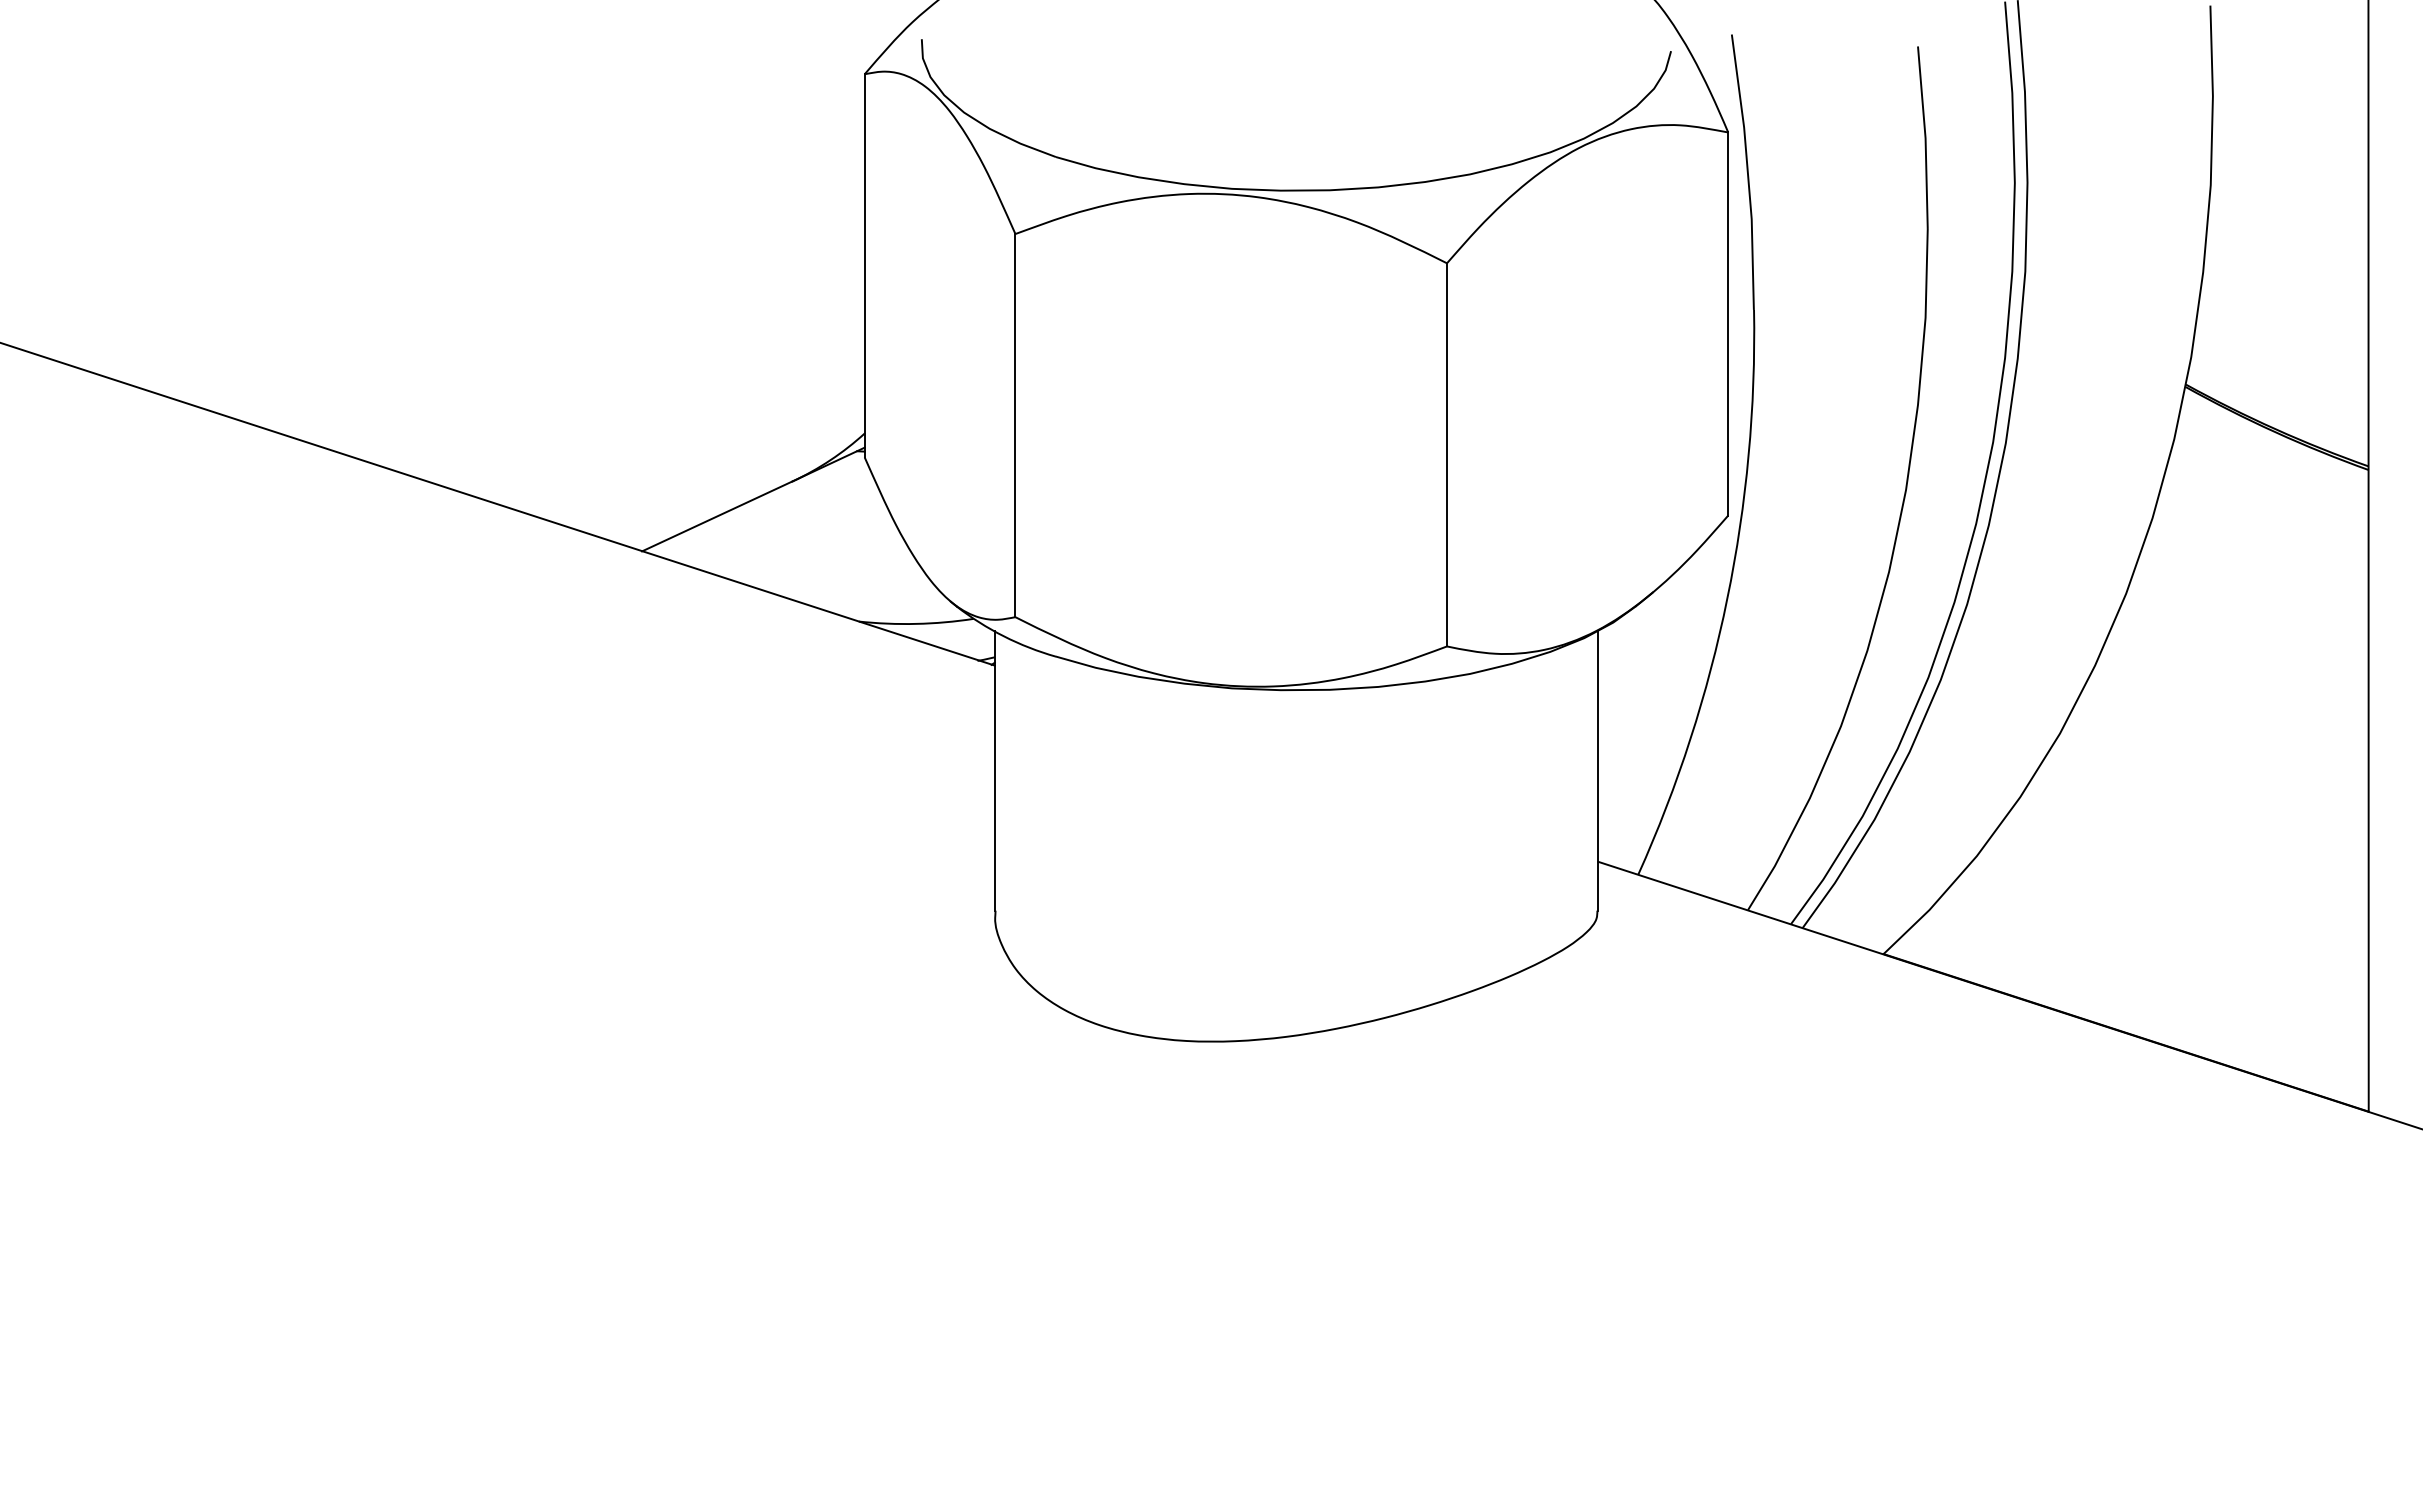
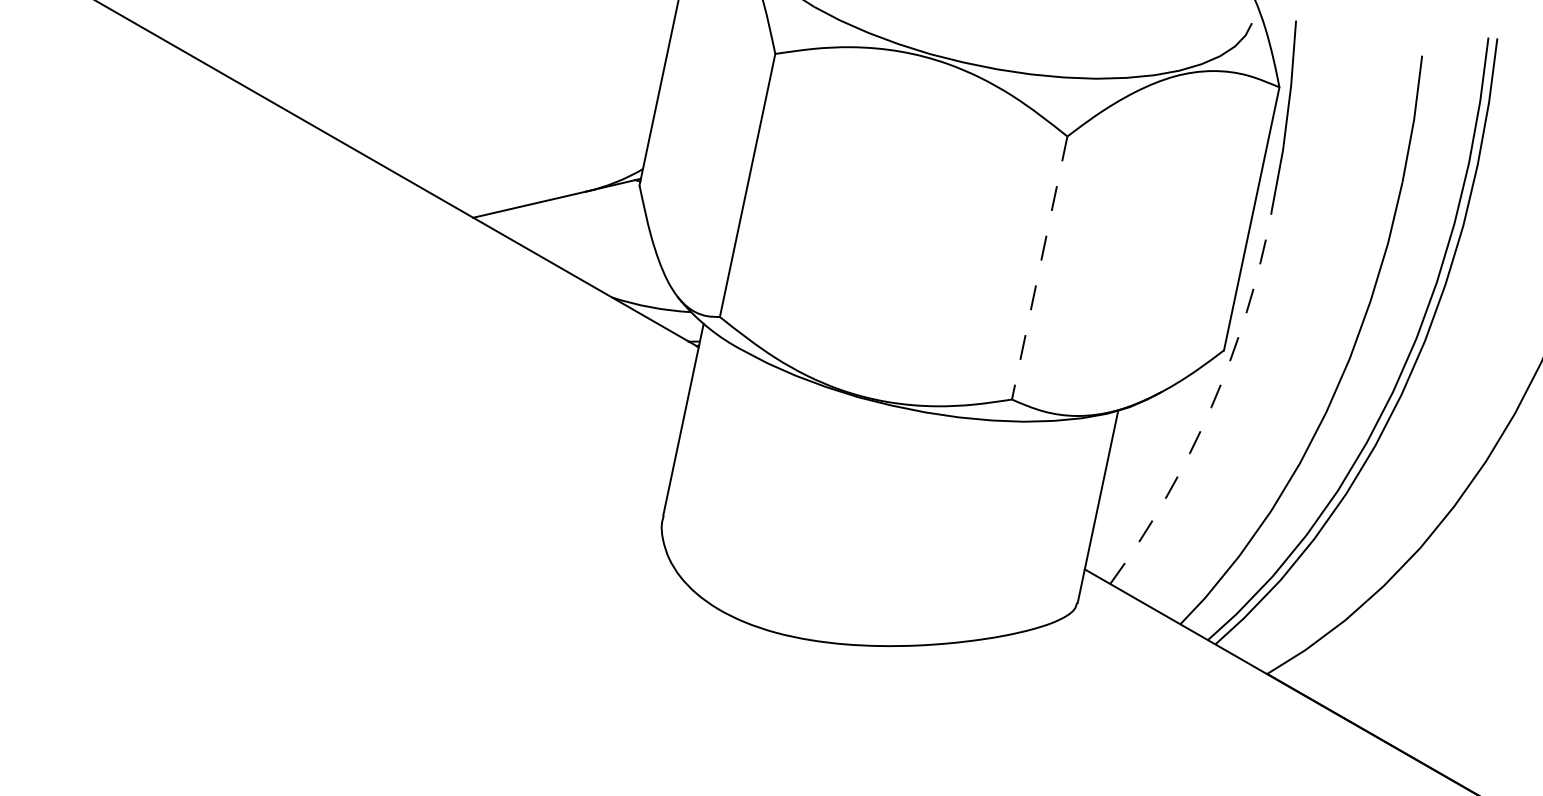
line: (1447, 454) -> (1040, 267), solid -> dashed
arc: (1727, 598) -> (1211, 407), solid -> dashed

